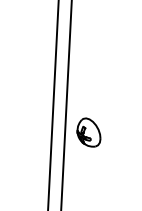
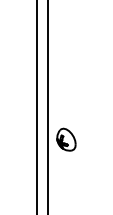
part: (89, 132) -> (66, 139), moved

